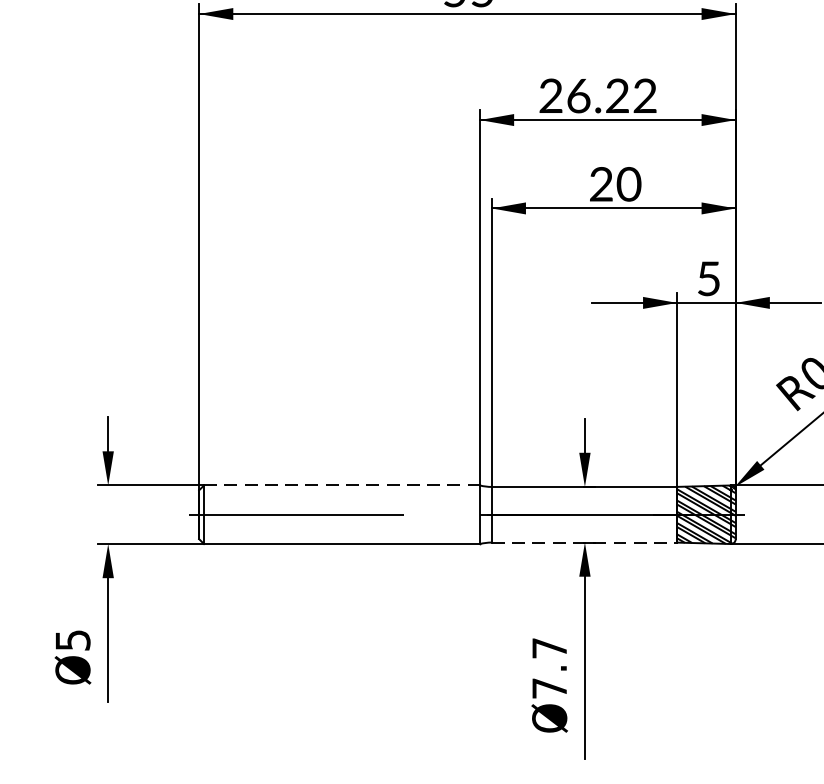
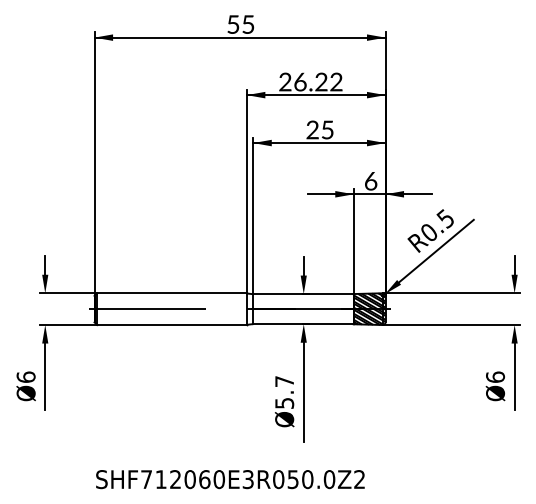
text: (628, 183) -> (327, 129), 20 -> 25
text: (709, 279) -> (371, 181), 5 -> 6
line: (342, 485) -> (172, 293), dashed -> solid
line: (584, 543) -> (303, 324), dashed -> solid
text: (71, 638) -> (25, 376), Ø5 -> Ø6
text: (549, 688) -> (284, 403), Ø7.7 -> Ø5.7

